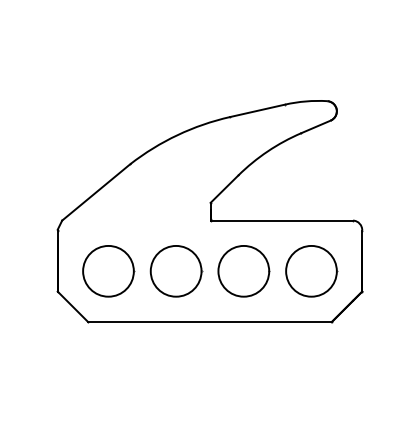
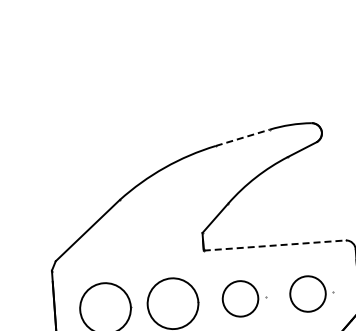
line: (258, 110) -> (243, 137), solid -> dashed
line: (282, 220) -> (275, 245), solid -> dashed
circle: (243, 270) -> (240, 298), size x0.7
circle: (311, 270) -> (307, 293), size x0.7

